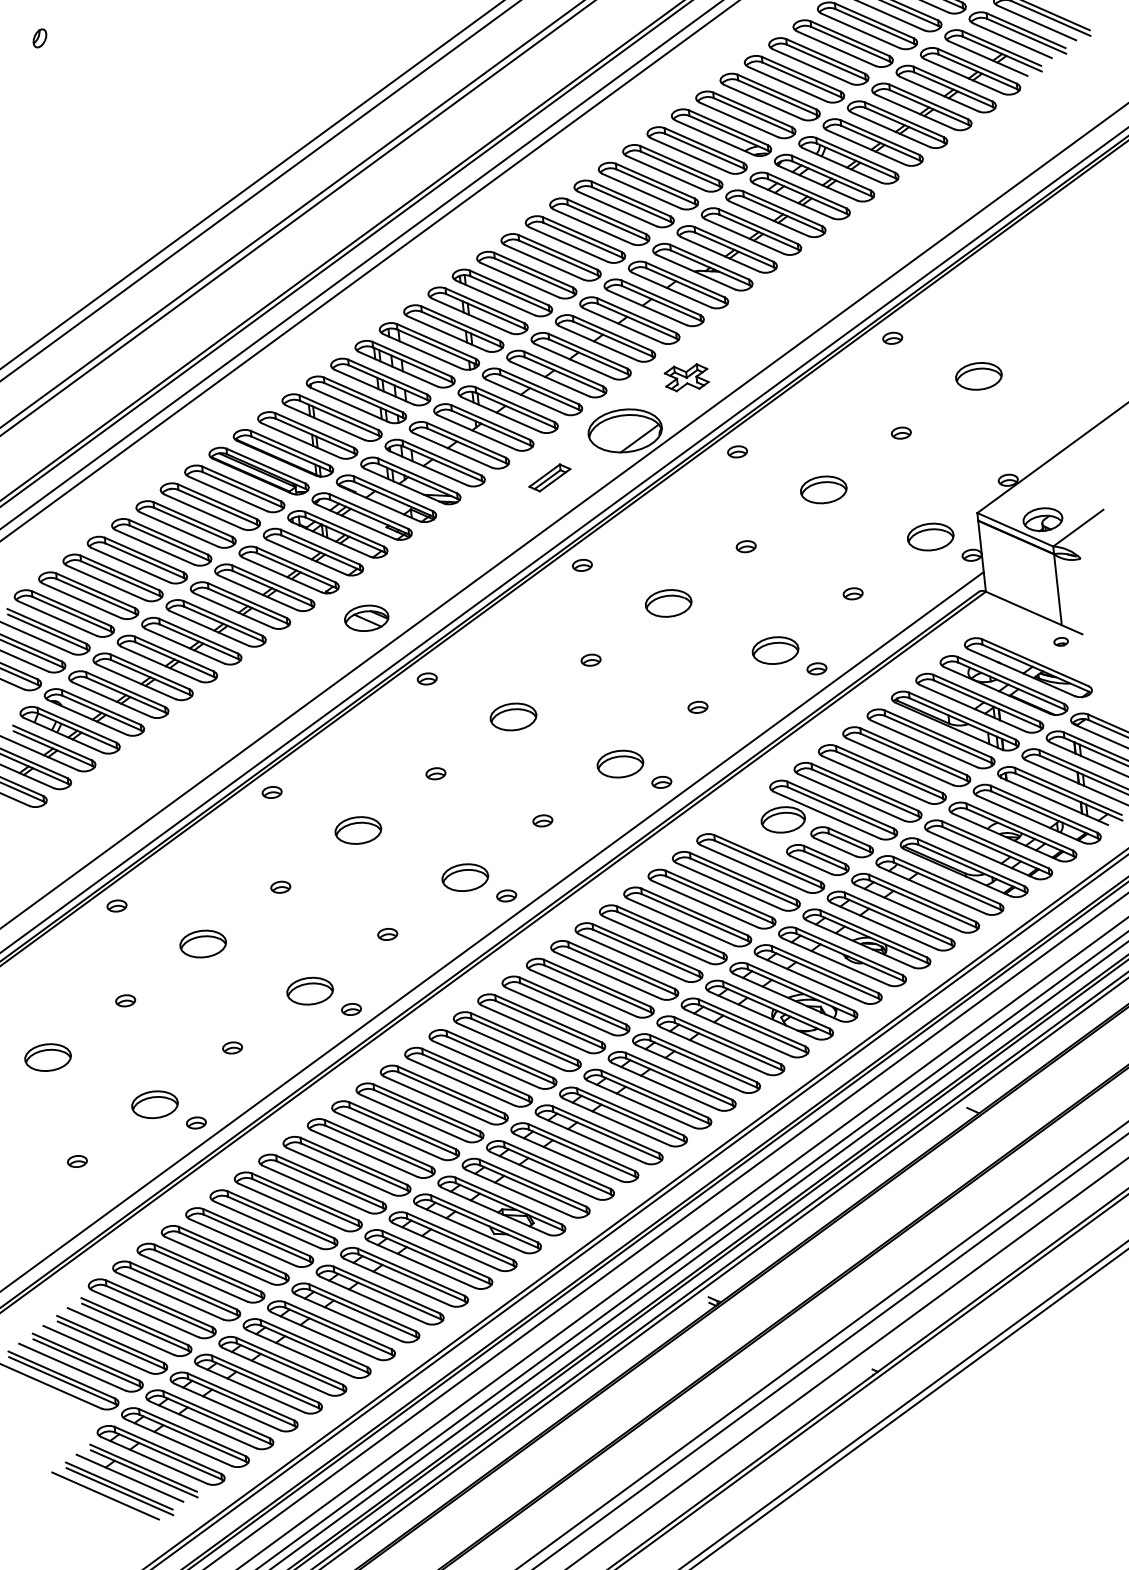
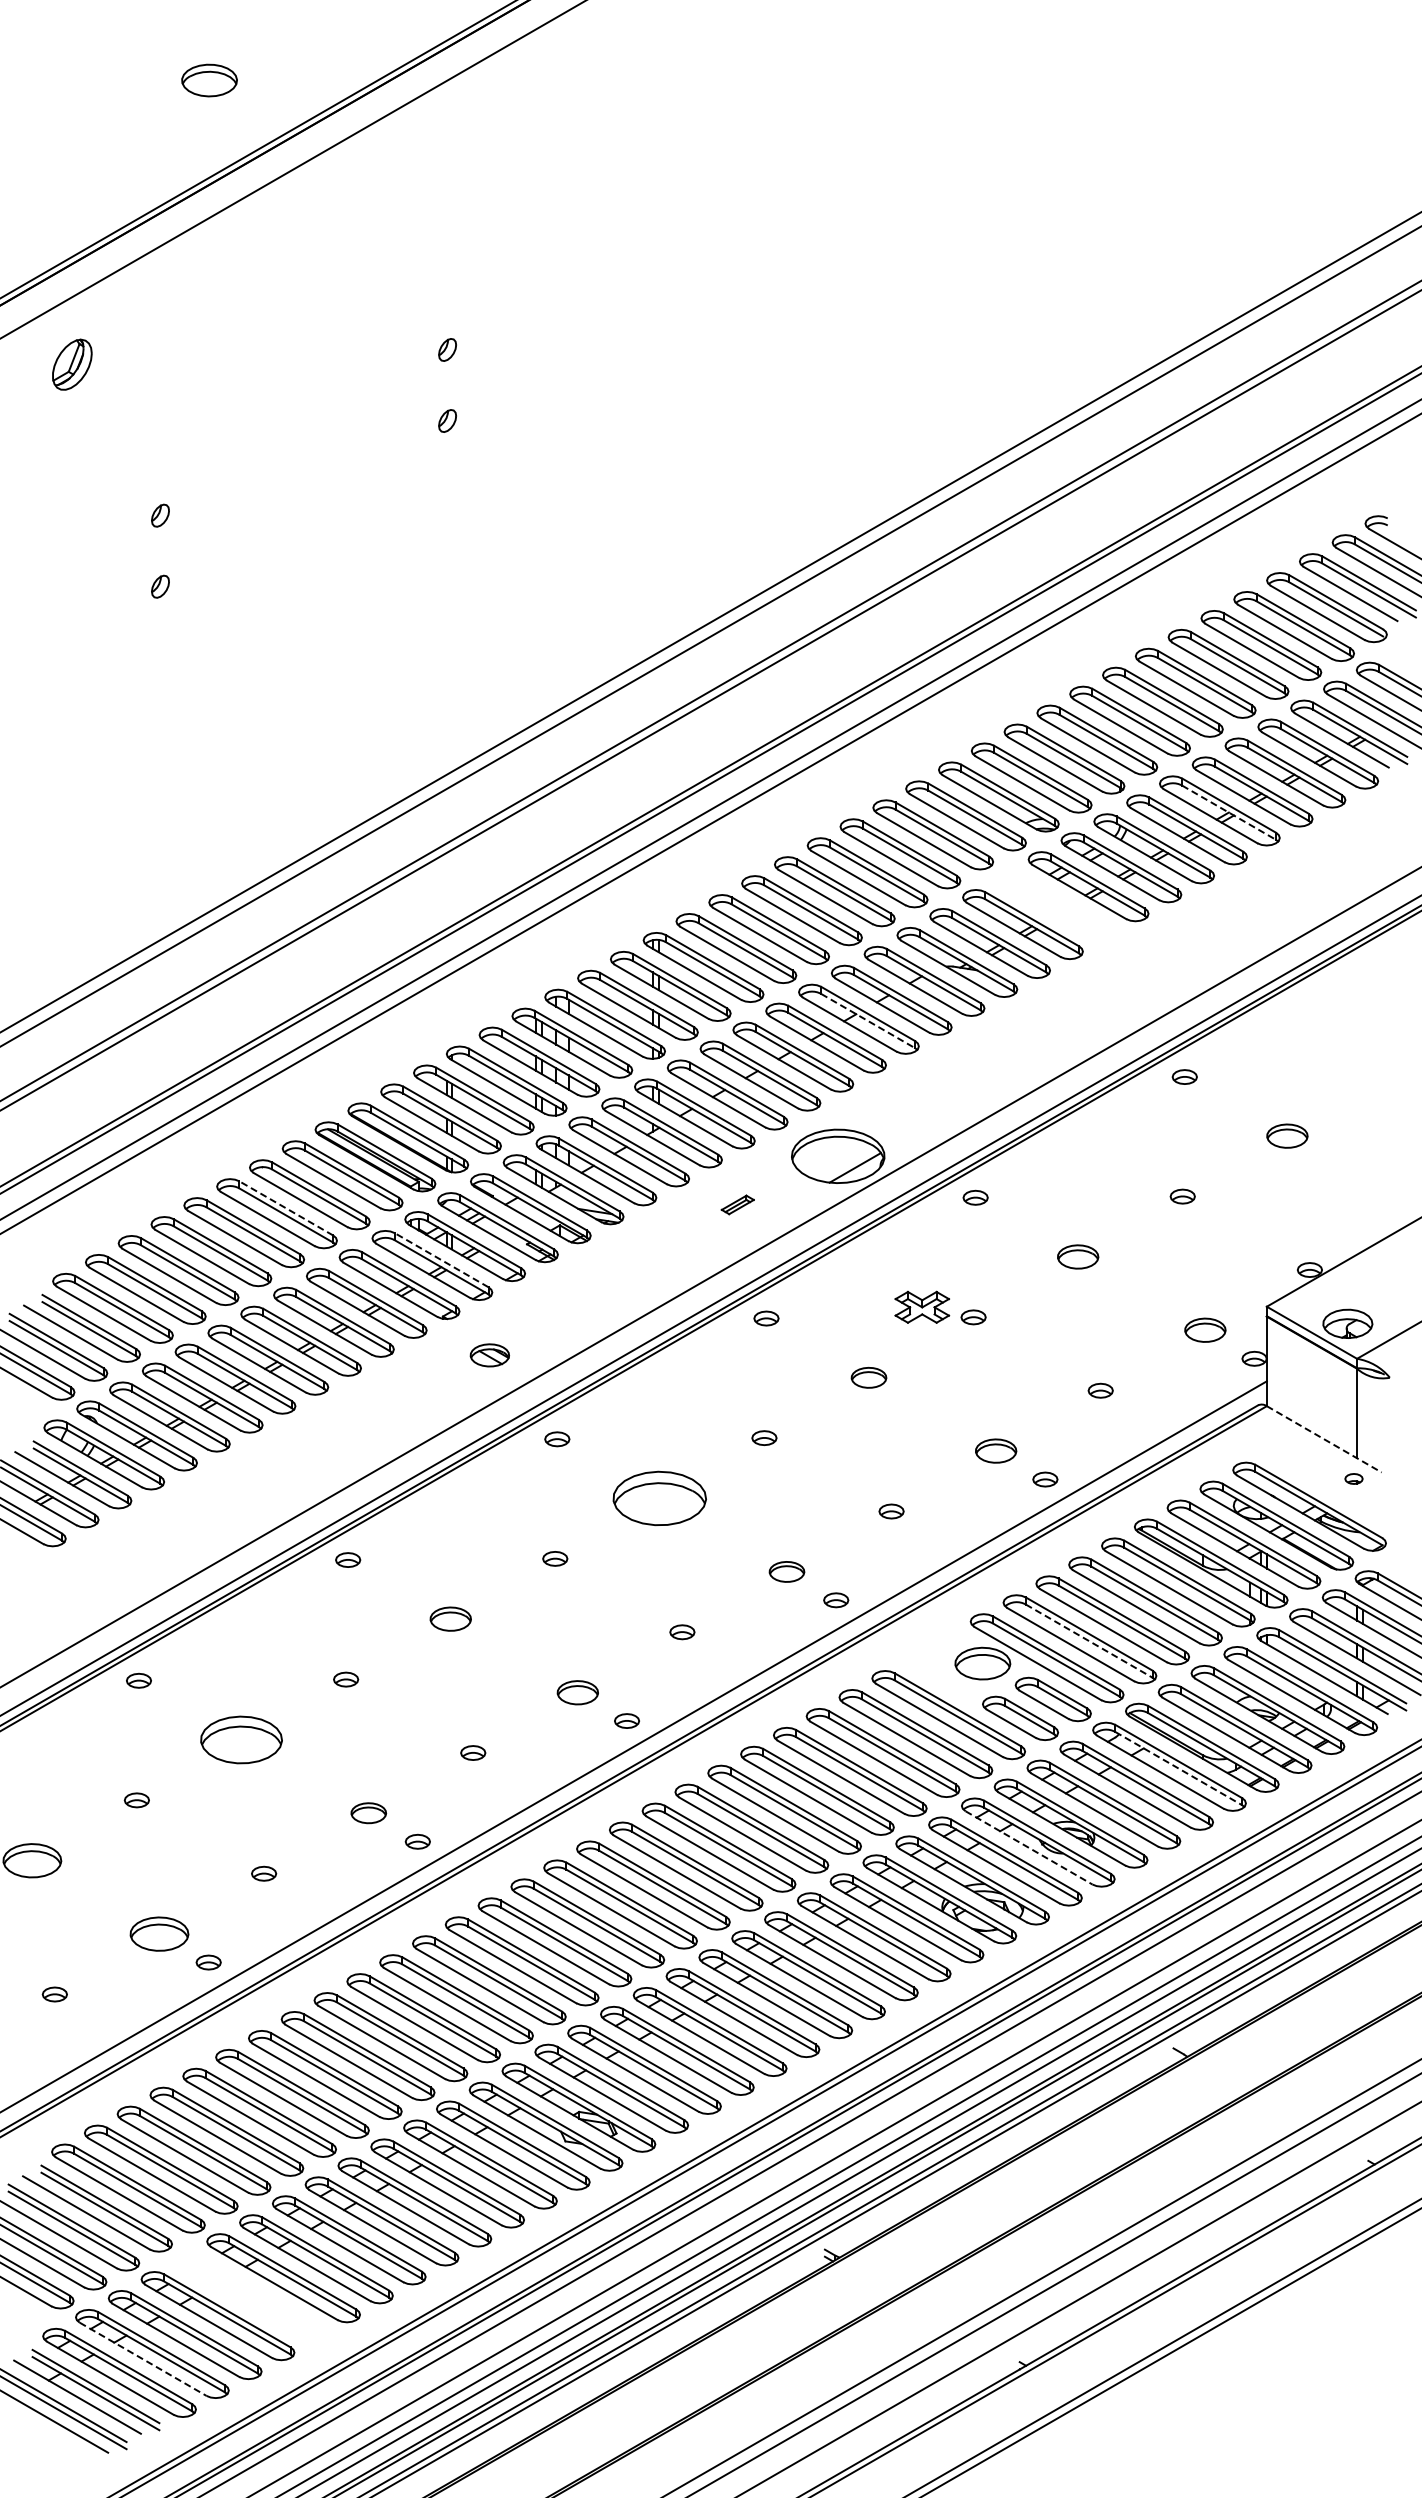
line: (905, 125) -> (1229, 812), solid -> dashed
part: (775, 213) -> (1055, 905), removed
line: (637, 321) -> (868, 1021), solid -> dashed
part: (978, 375) -> (1287, 1135), size x0.7
part: (686, 377) -> (922, 1306), moved
part: (549, 477) -> (737, 1204), size x0.6
part: (823, 489) -> (1077, 1256), size x0.7
line: (192, 519) -> (285, 1208), solid -> dashed
part: (930, 536) -> (1205, 1329), size x0.7
line: (320, 546) -> (441, 1259), solid -> dashed
part: (668, 603) -> (868, 1377), size x0.6
line: (1034, 613) -> (1324, 1439), solid -> dashed
part: (366, 618) -> (489, 1355), size x0.7
part: (774, 650) -> (995, 1450), size x0.7
part: (513, 717) -> (659, 1498), size x1.6
part: (620, 763) -> (786, 1571), size x0.6
line: (865, 793) -> (1089, 1641), solid -> dashed
part: (358, 829) -> (450, 1618), size x0.7
part: (465, 877) -> (577, 1692), size x0.7
line: (947, 885) -> (1179, 1768), solid -> dashed
part: (203, 943) -> (241, 1739), size x1.4
line: (836, 962) -> (1029, 1848), solid -> dashed
part: (309, 990) -> (368, 1812), size x0.6
part: (258, 1384) -> (250, 2297), removed
line: (178, 1442) -> (143, 2359), solid -> dashed

